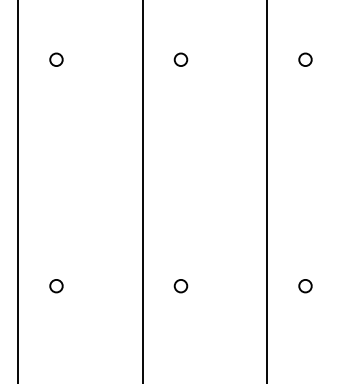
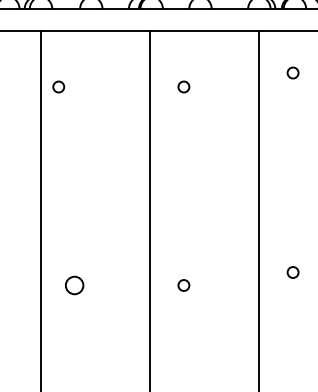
circle: (56, 59) -> (58, 86), moved
circle: (304, 59) -> (292, 72), moved
circle: (56, 286) -> (74, 285), size x1.6
circle: (304, 286) -> (292, 272), moved

